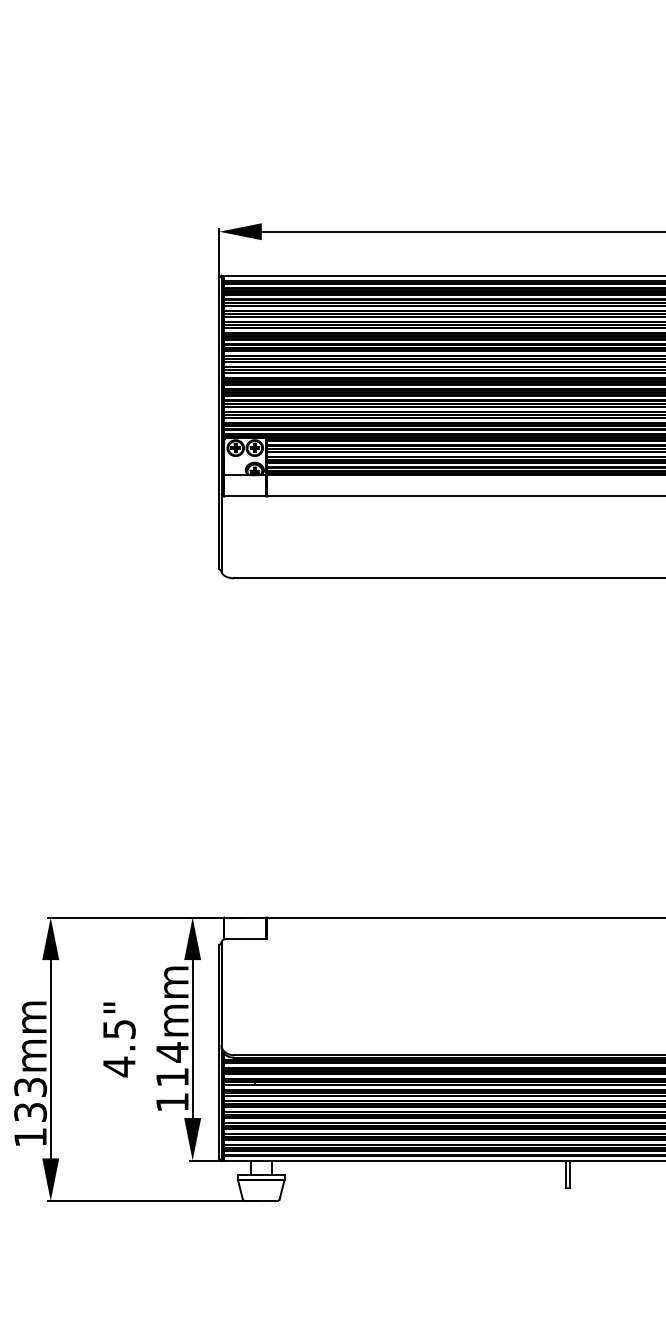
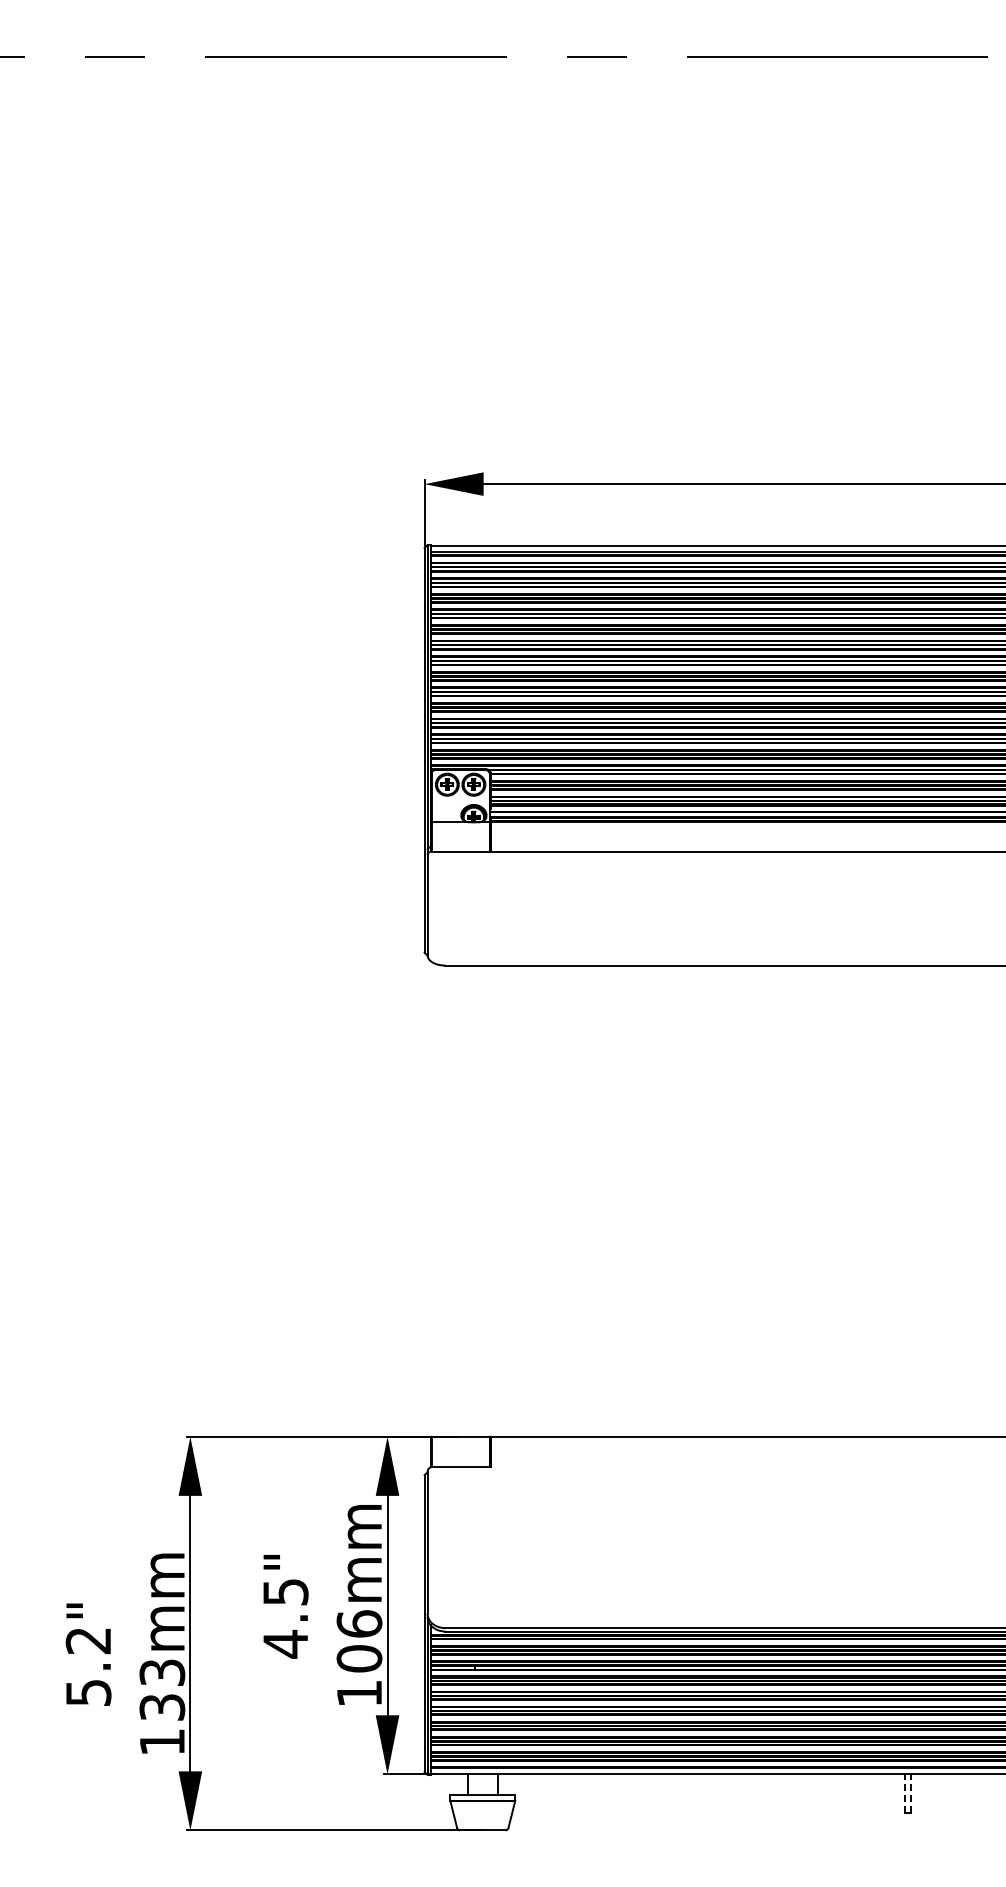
text: (172, 1064) -> (359, 1640), 114mm -> 106mm
line: (565, 1174) -> (905, 1793), solid -> dashed
line: (569, 1174) -> (911, 1793), solid -> dashed

